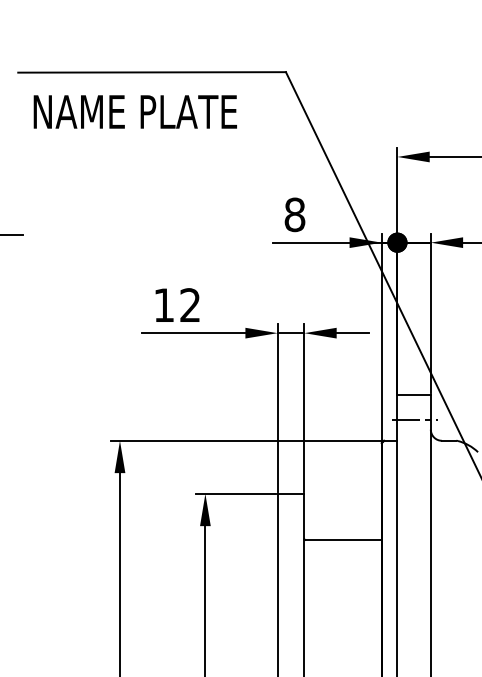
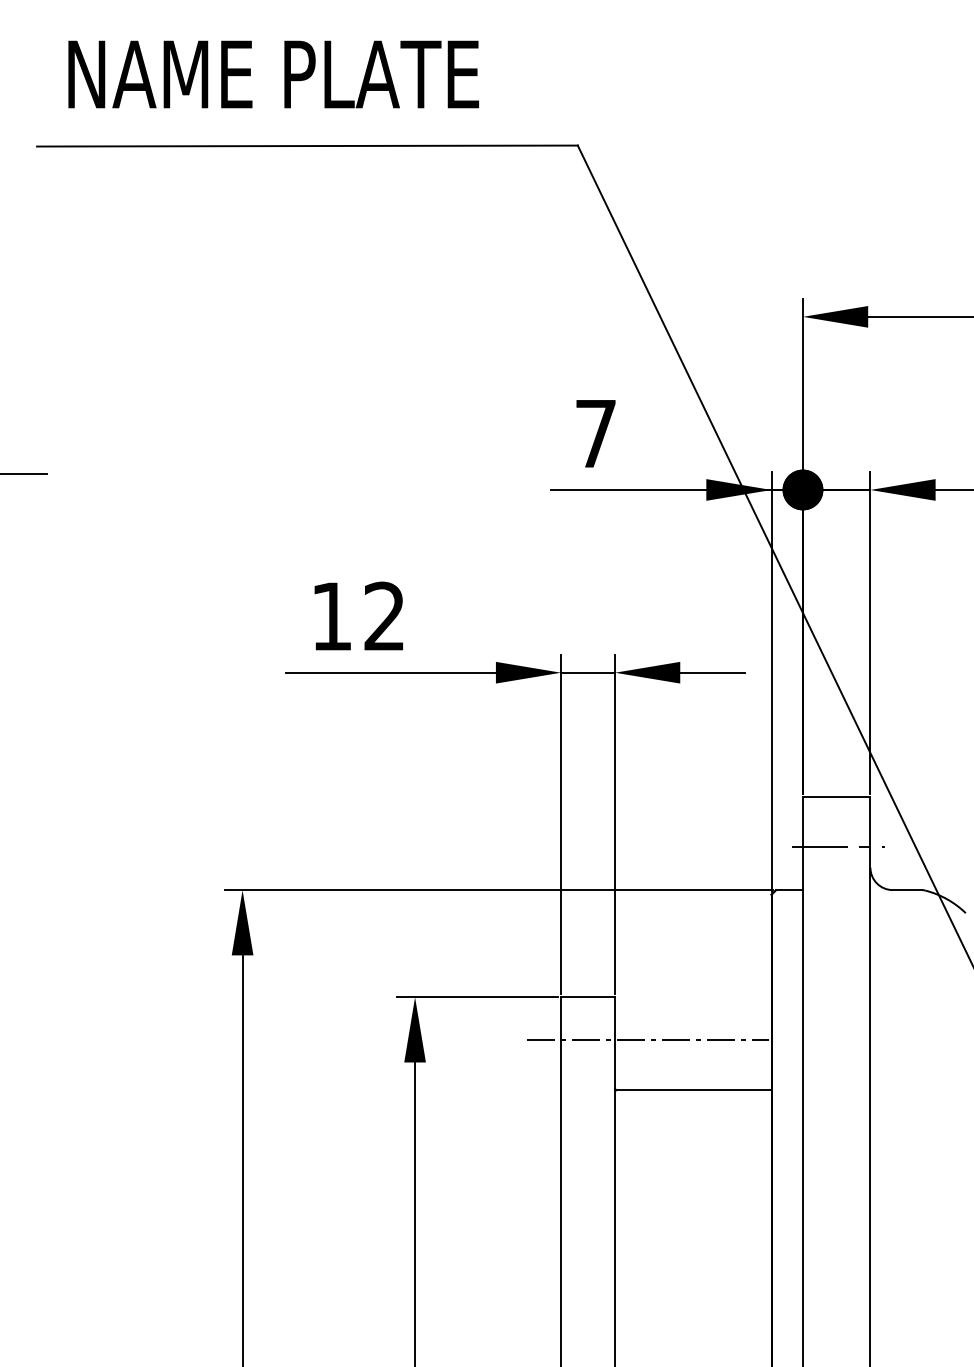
text: (134, 111) -> (271, 73), moved
text: (294, 214) -> (595, 433), 8 -> 7
line: (320, 514) -> (647, 1038), added

